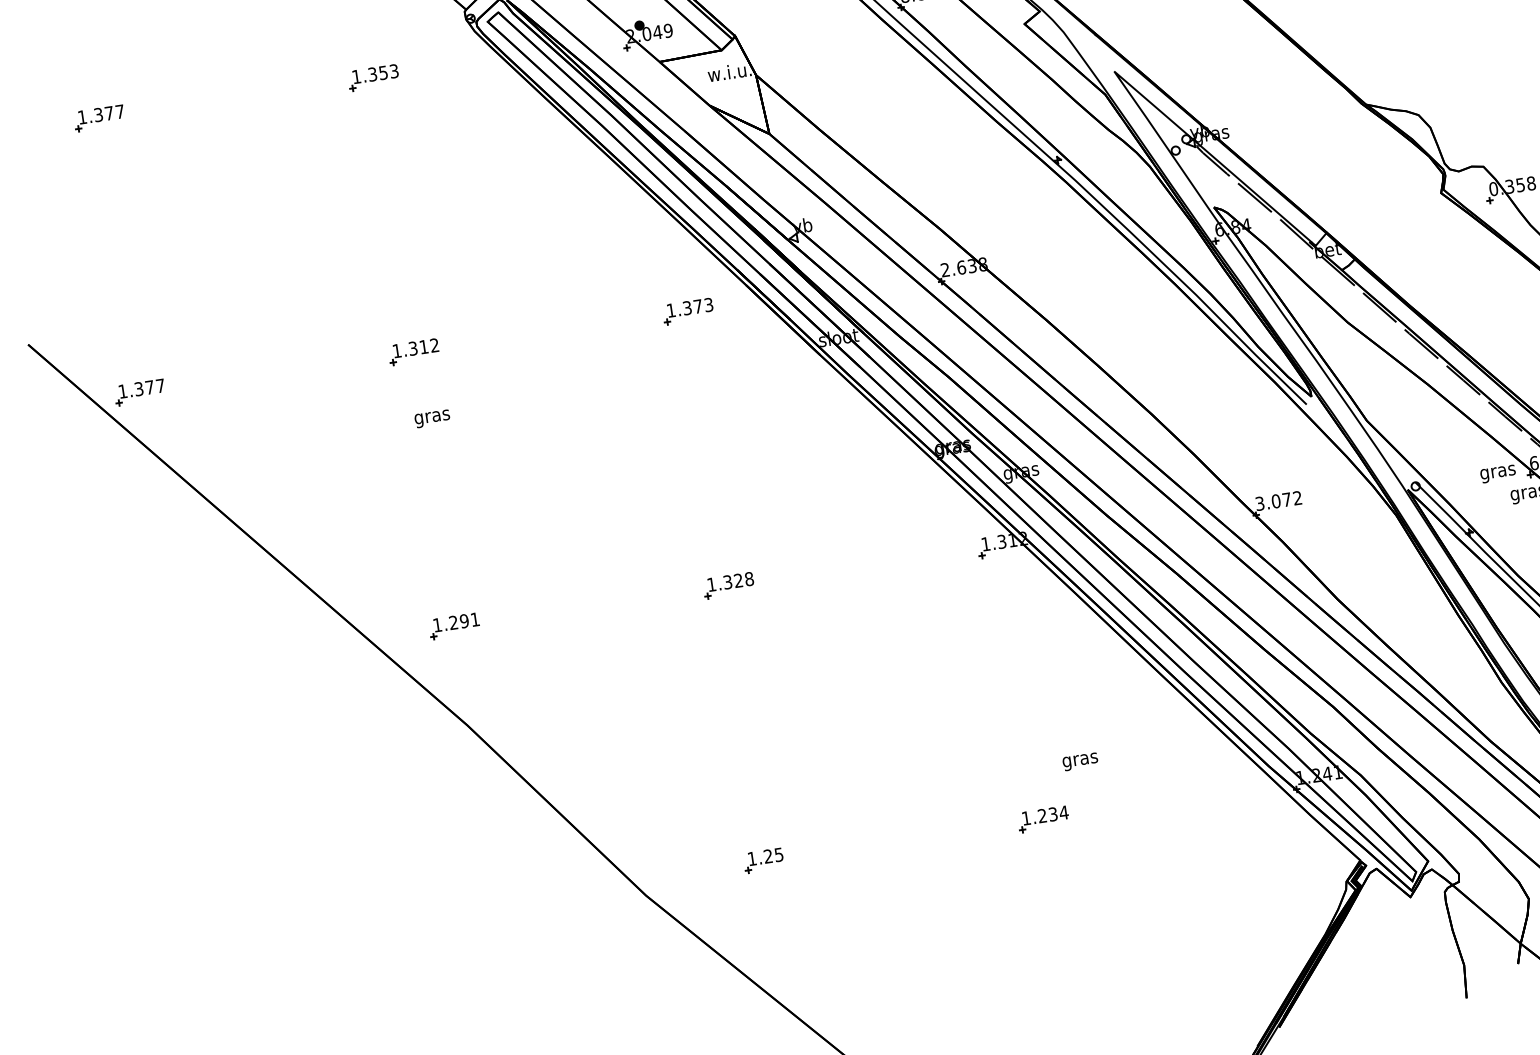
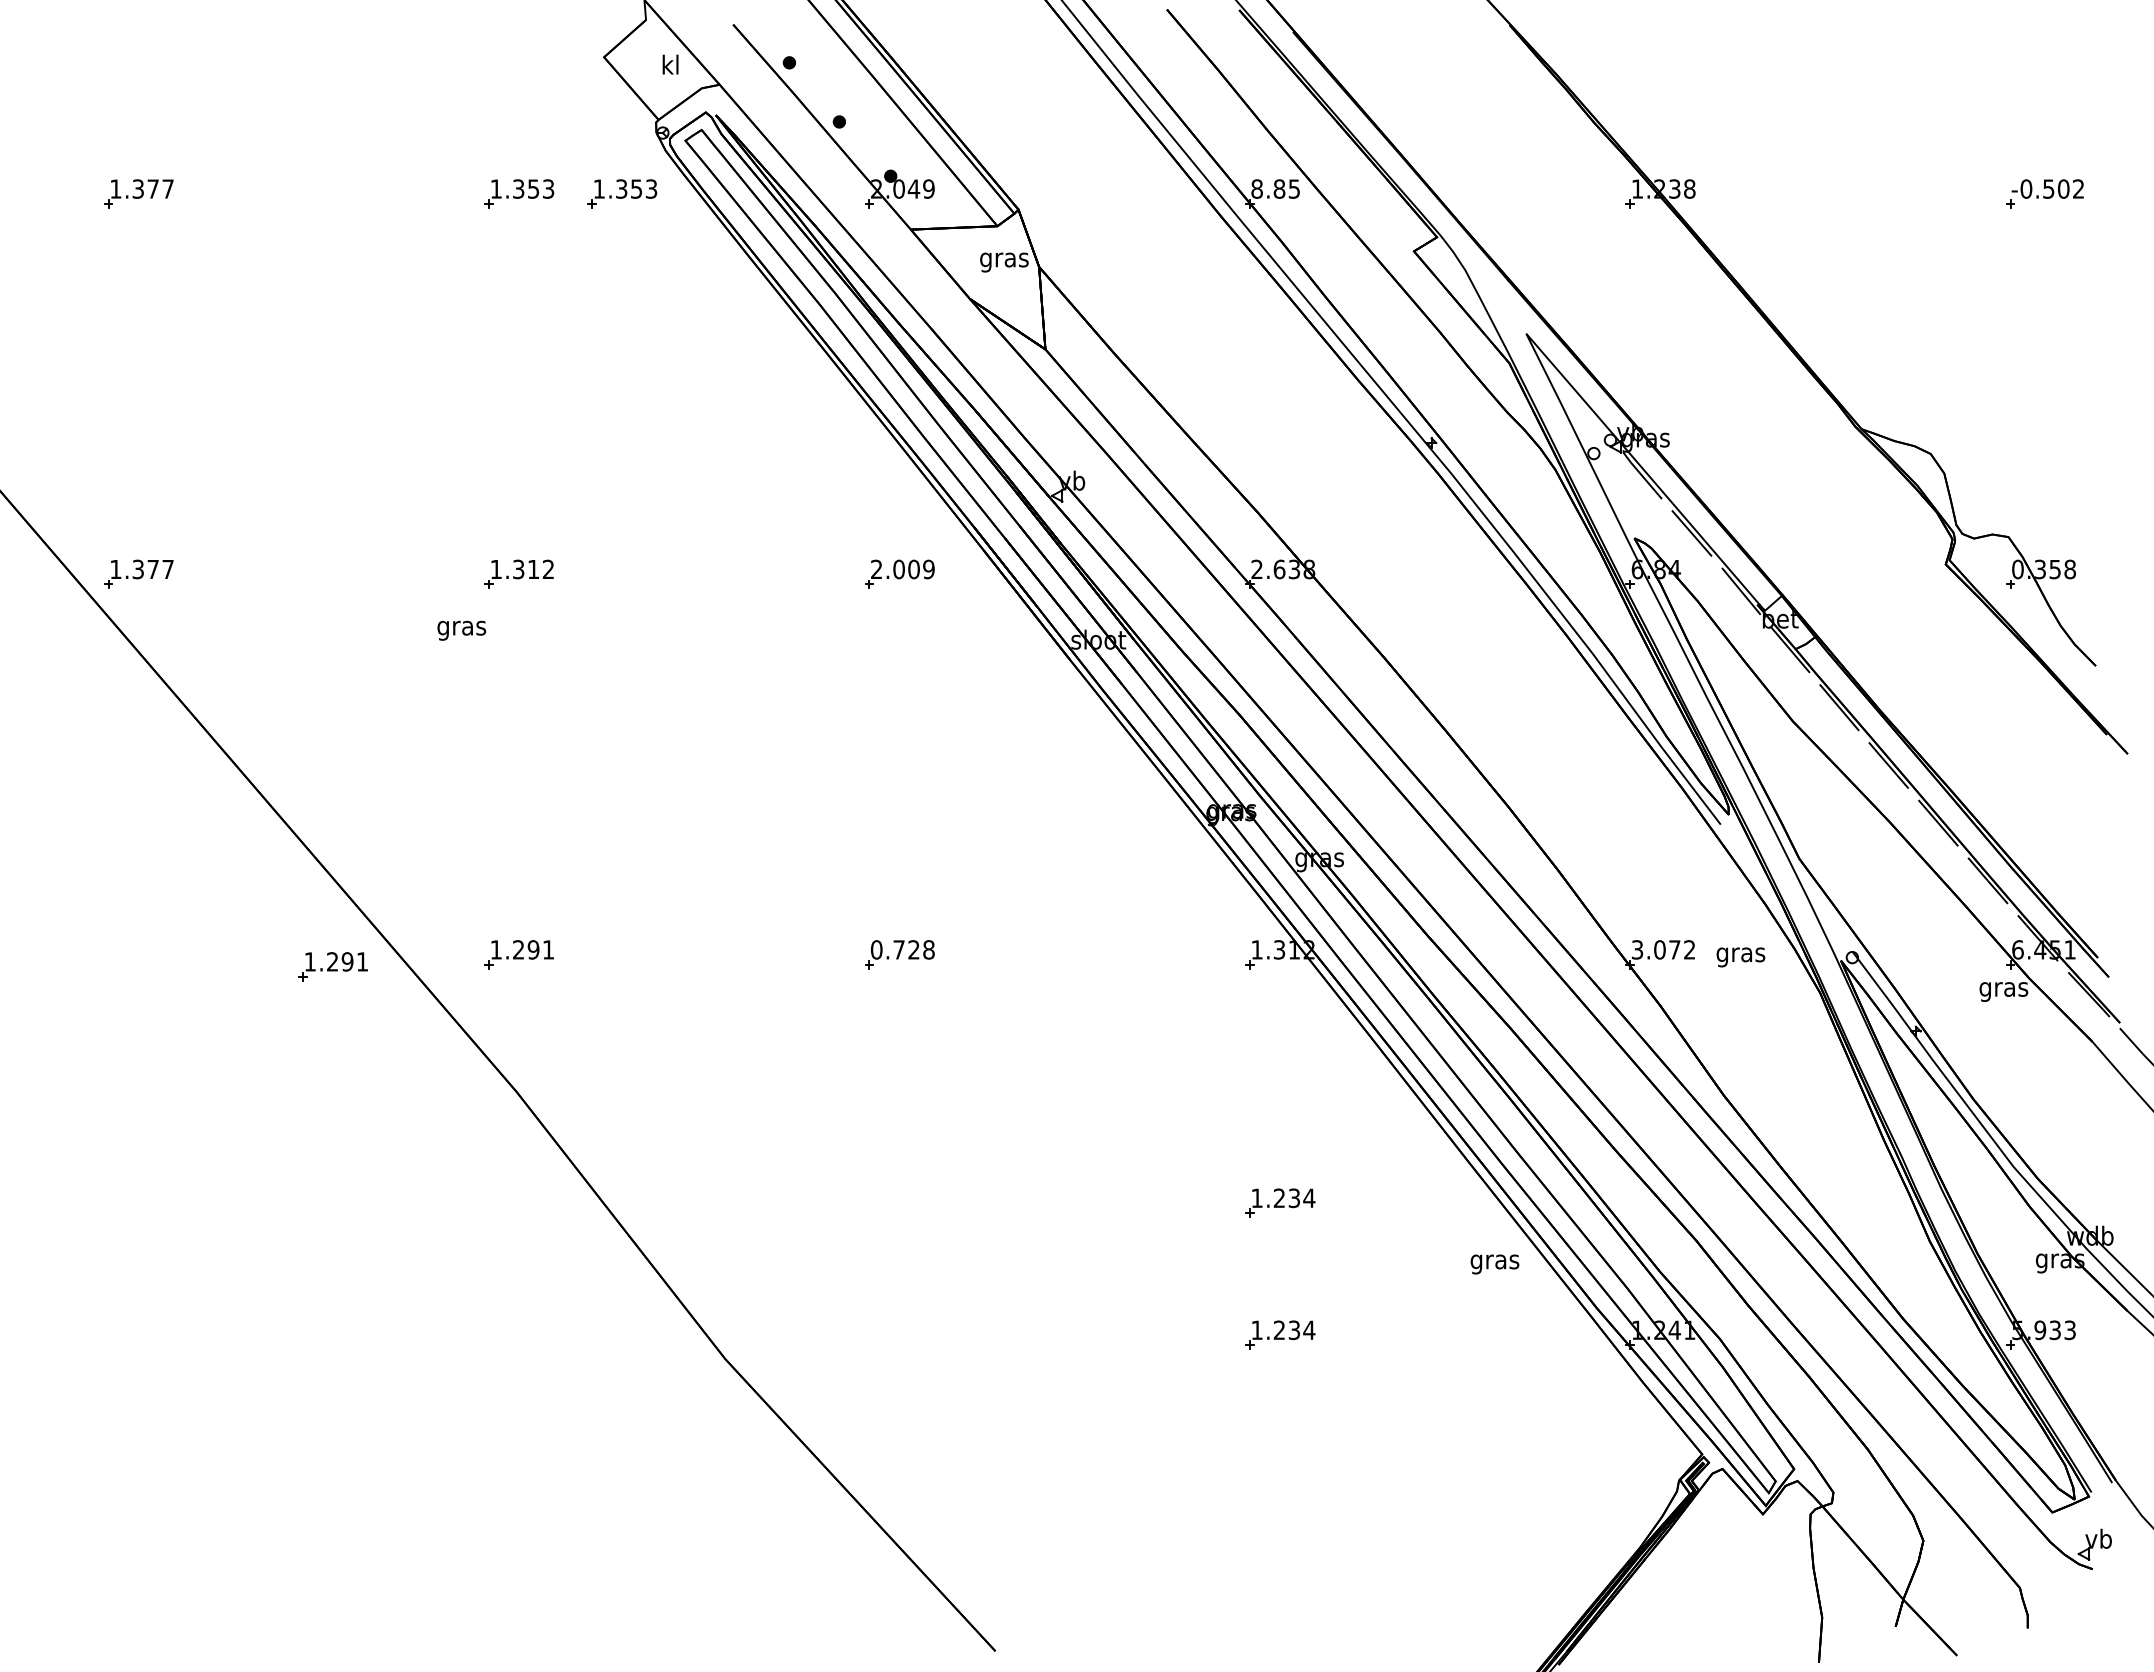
part: (448, 66) -> (622, 193), added
text: (729, 73) -> (1003, 259), w.i.u. -> gras
text: (689, 307) -> (902, 569), 1.373 -> 2.009
text: (432, 418) -> (461, 630), moved
text: (1497, 474) -> (1740, 957), moved
text: (719, 583) -> (887, 949), 1.328 -> 0.728
part: (321, 654) -> (332, 966), added
part: (1029, 723) -> (1280, 1202), added
text: (1080, 761) -> (1494, 1264), moved
part: (764, 860) -> (892, 1334), removed

